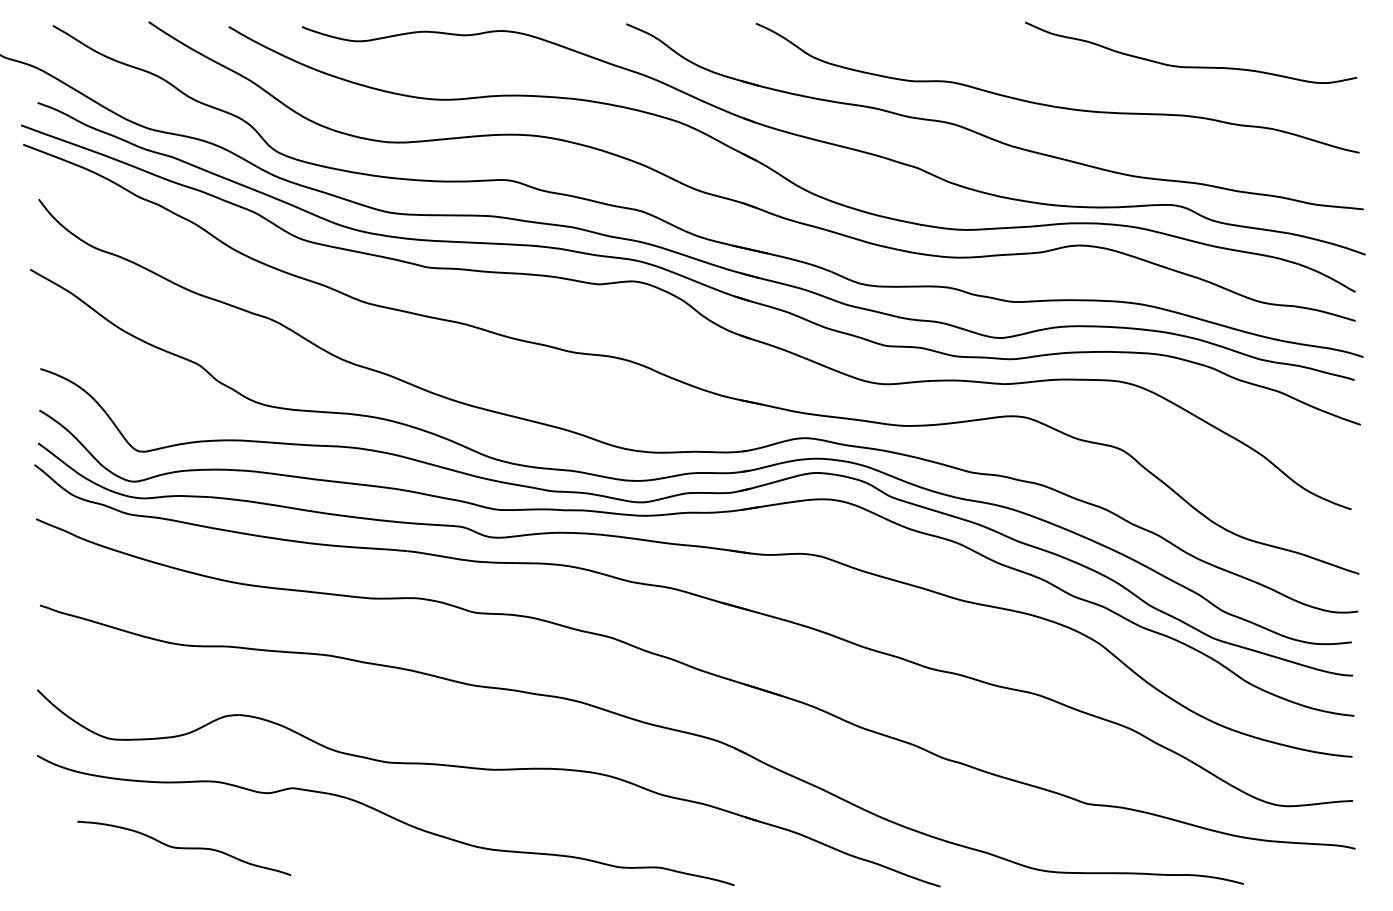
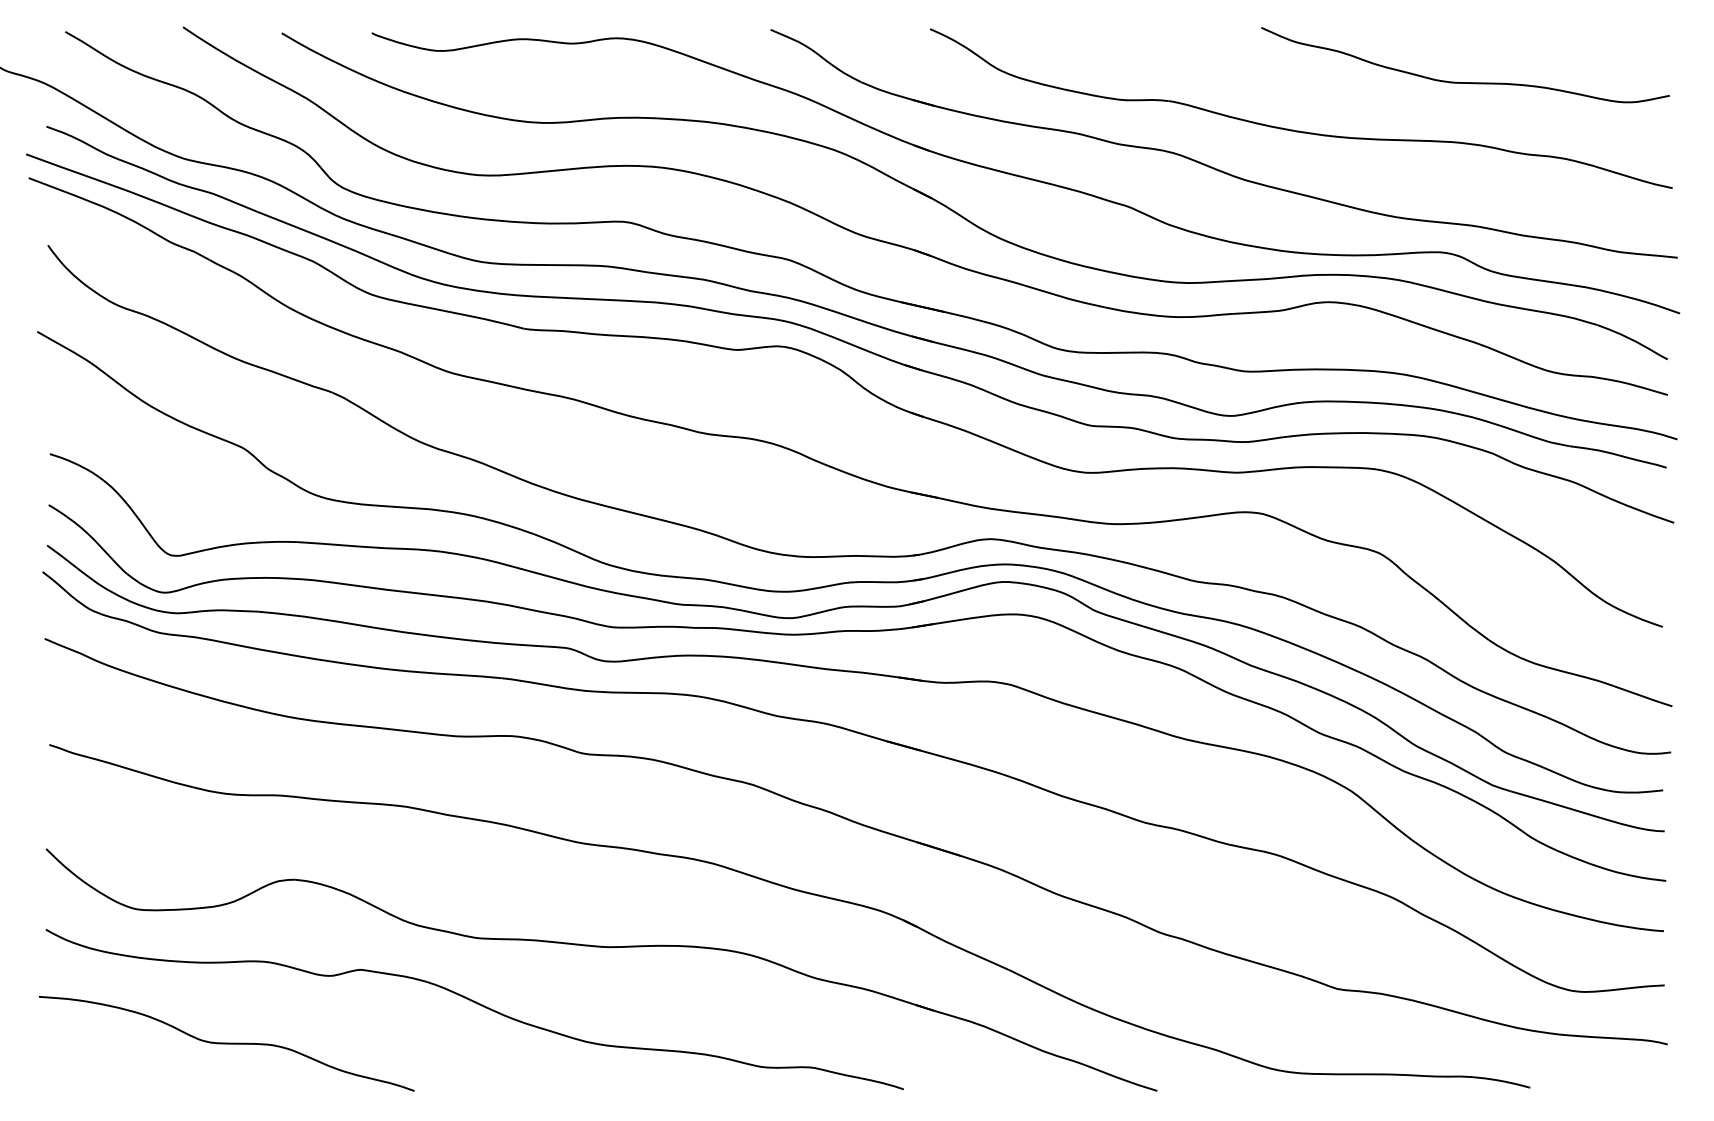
part: (183, 848) -> (226, 1043), size x1.43

